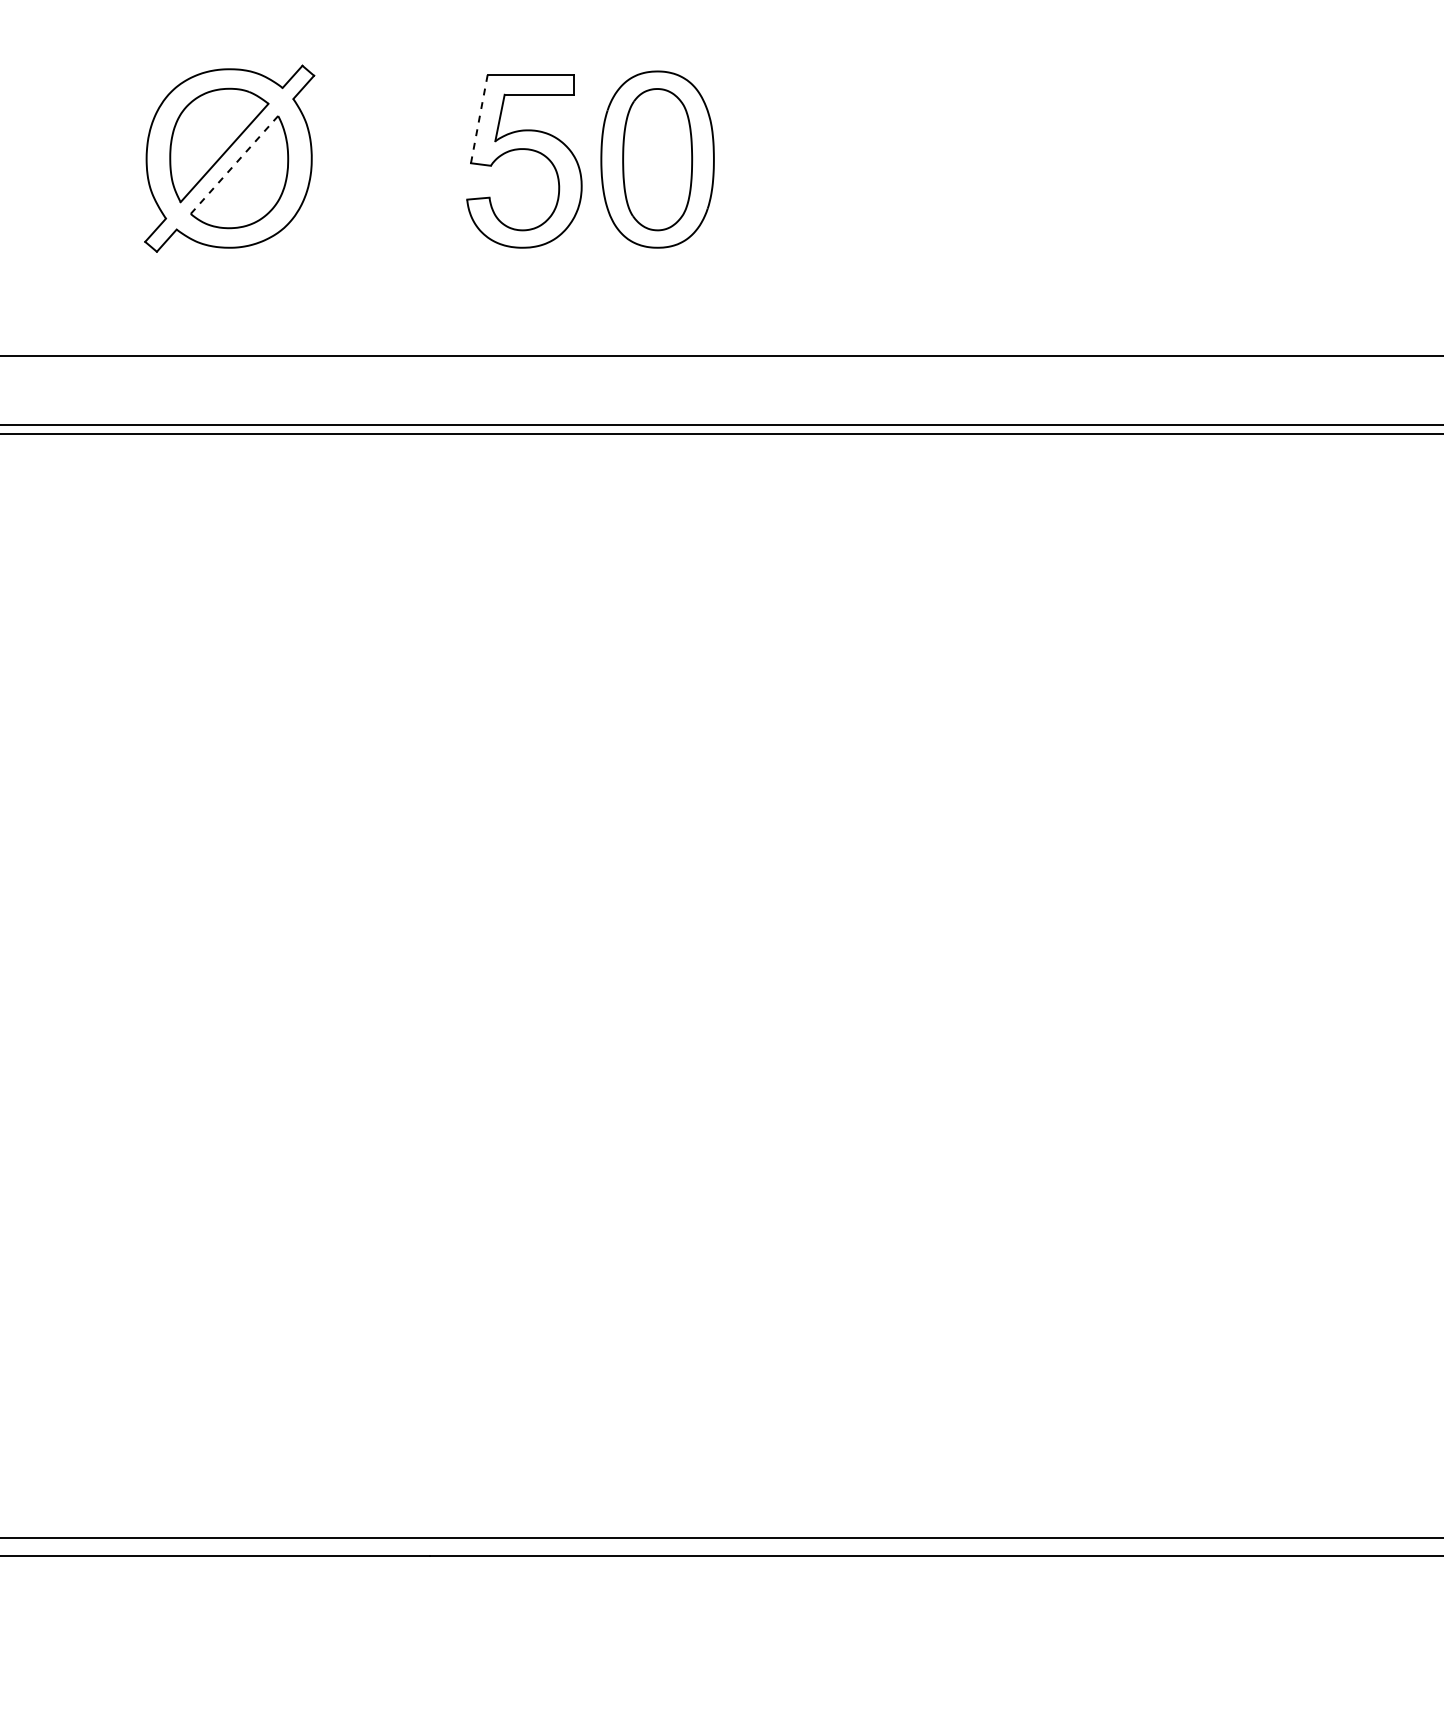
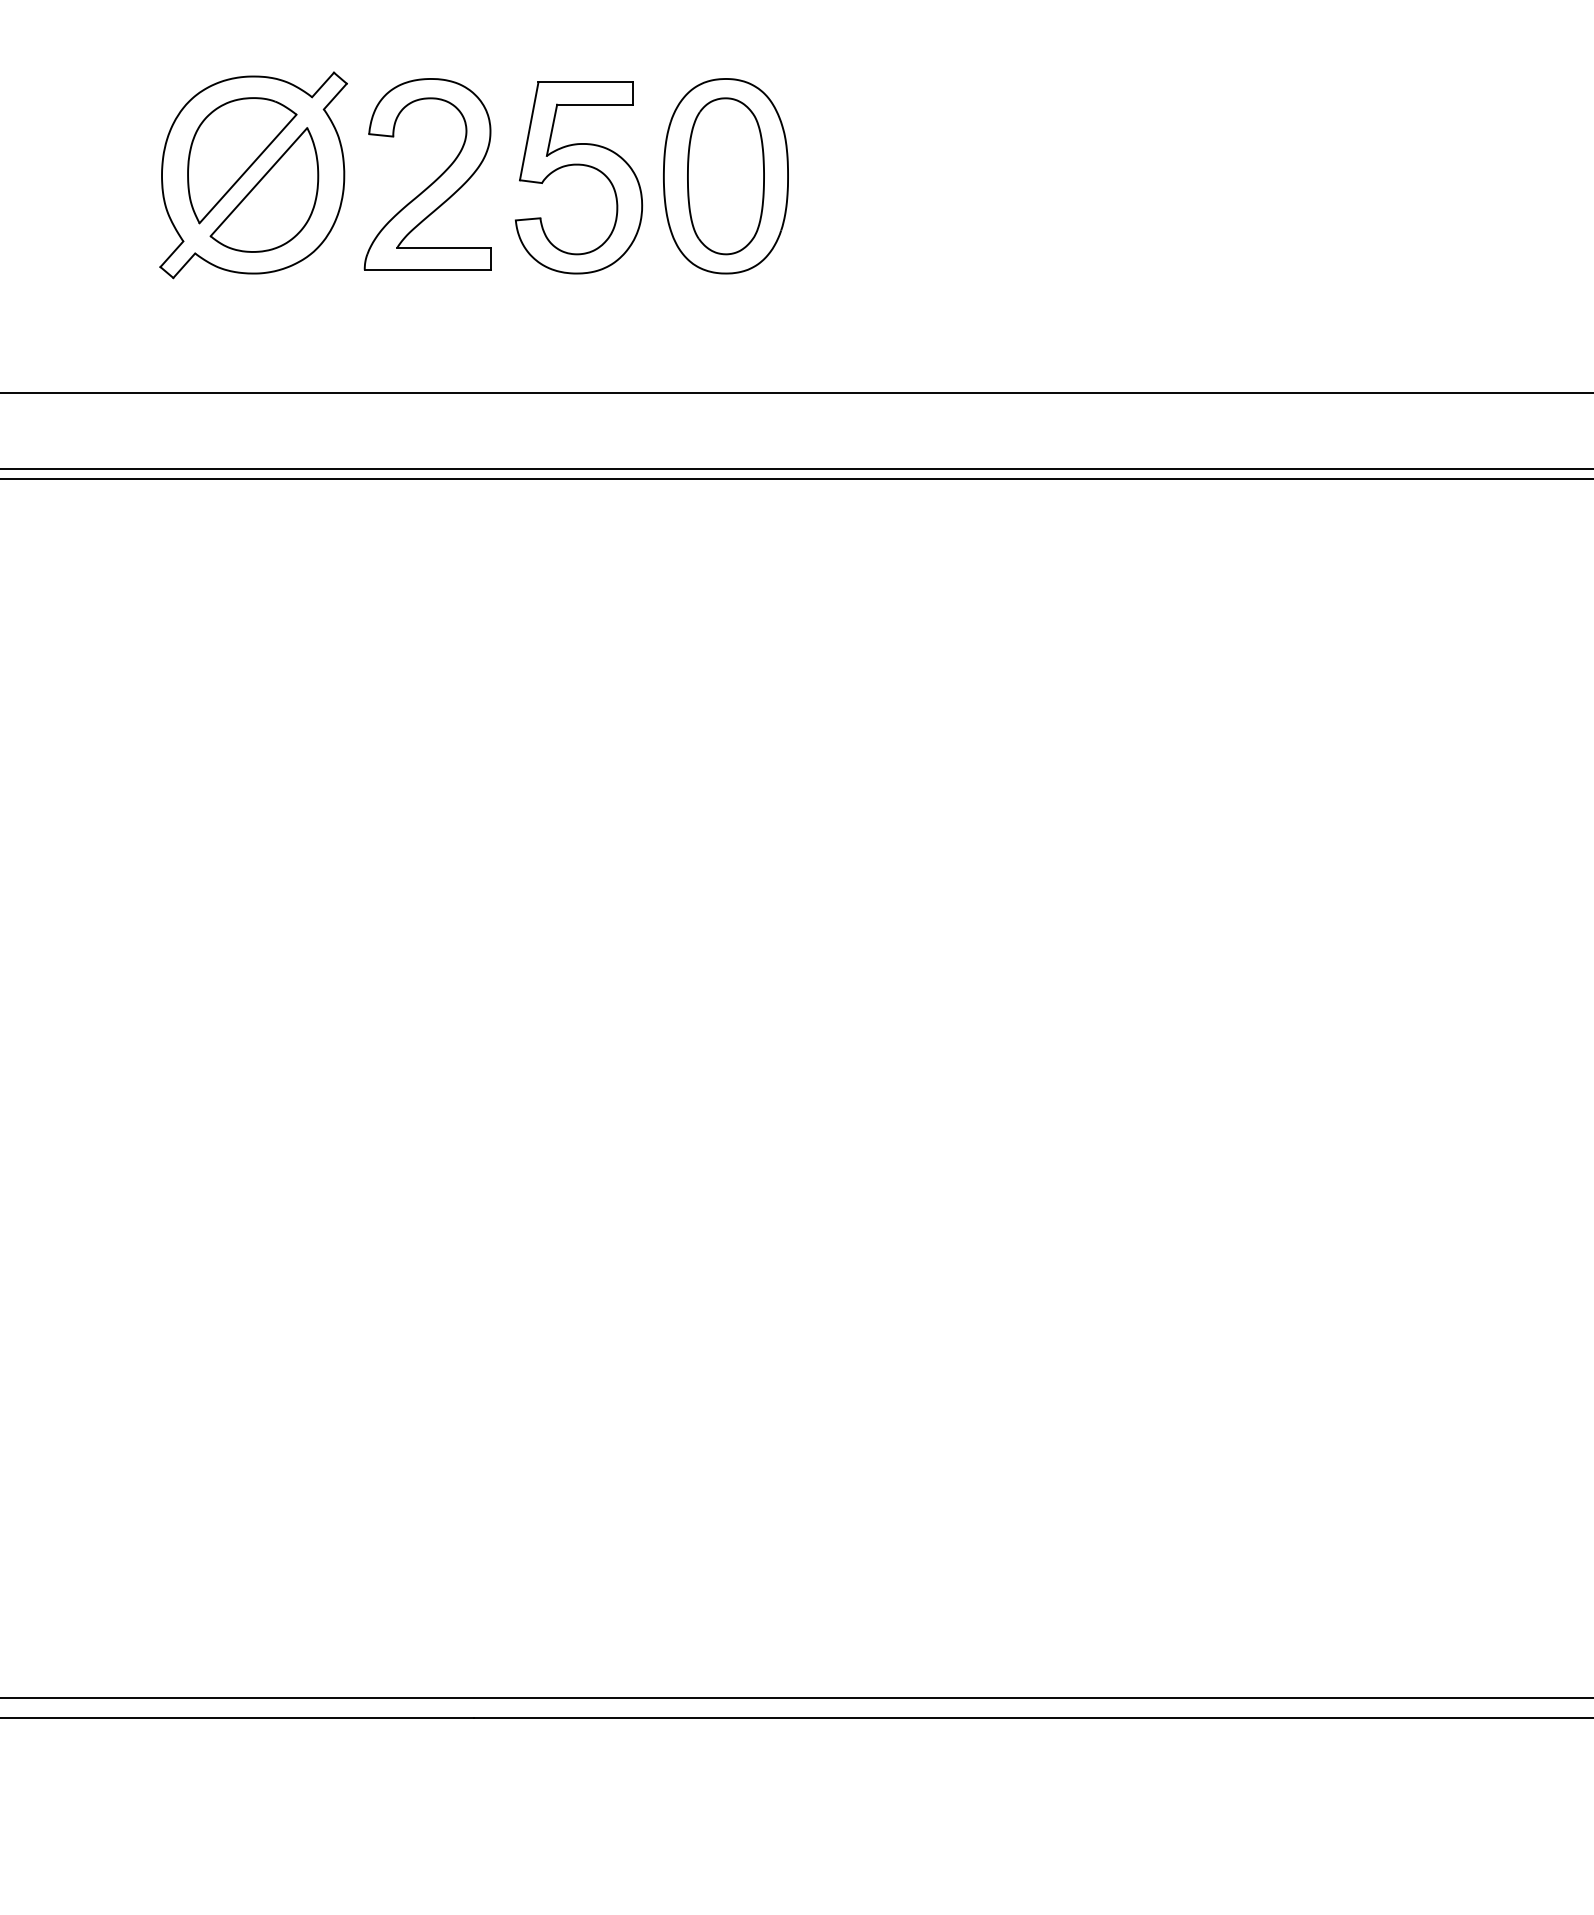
line: (479, 119) -> (529, 131), dashed -> solid
part: (393, 163) -> (434, 180), added
line: (234, 165) -> (258, 182), dashed -> solid

